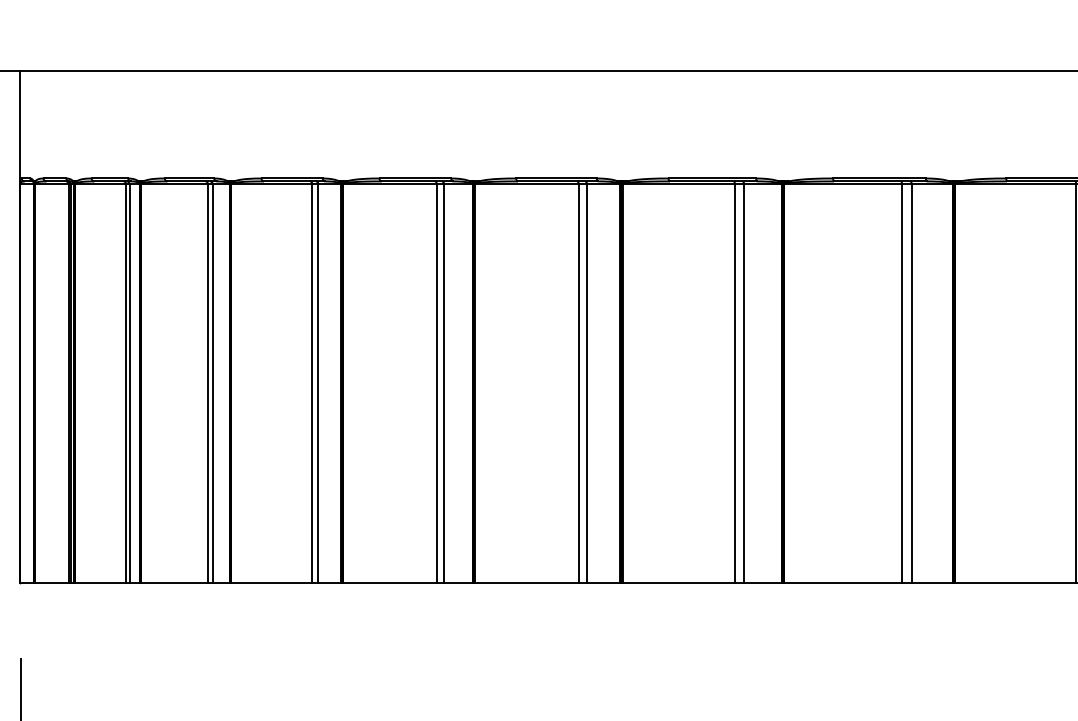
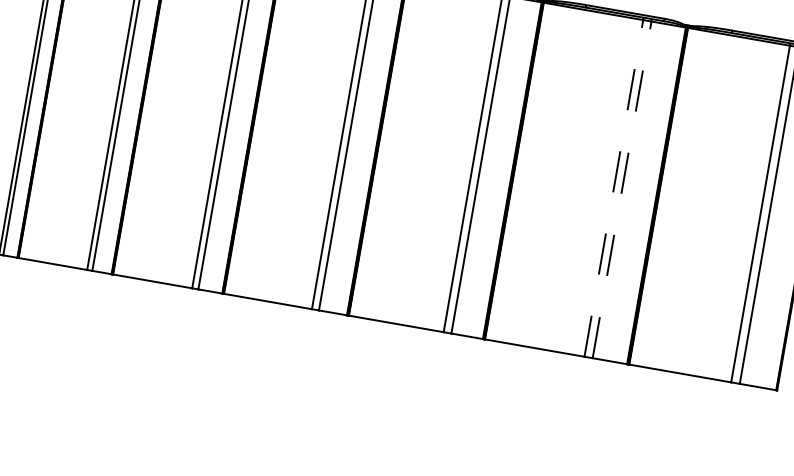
line: (901, 383) -> (613, 188), solid -> dashed
line: (911, 383) -> (621, 189), solid -> dashed

